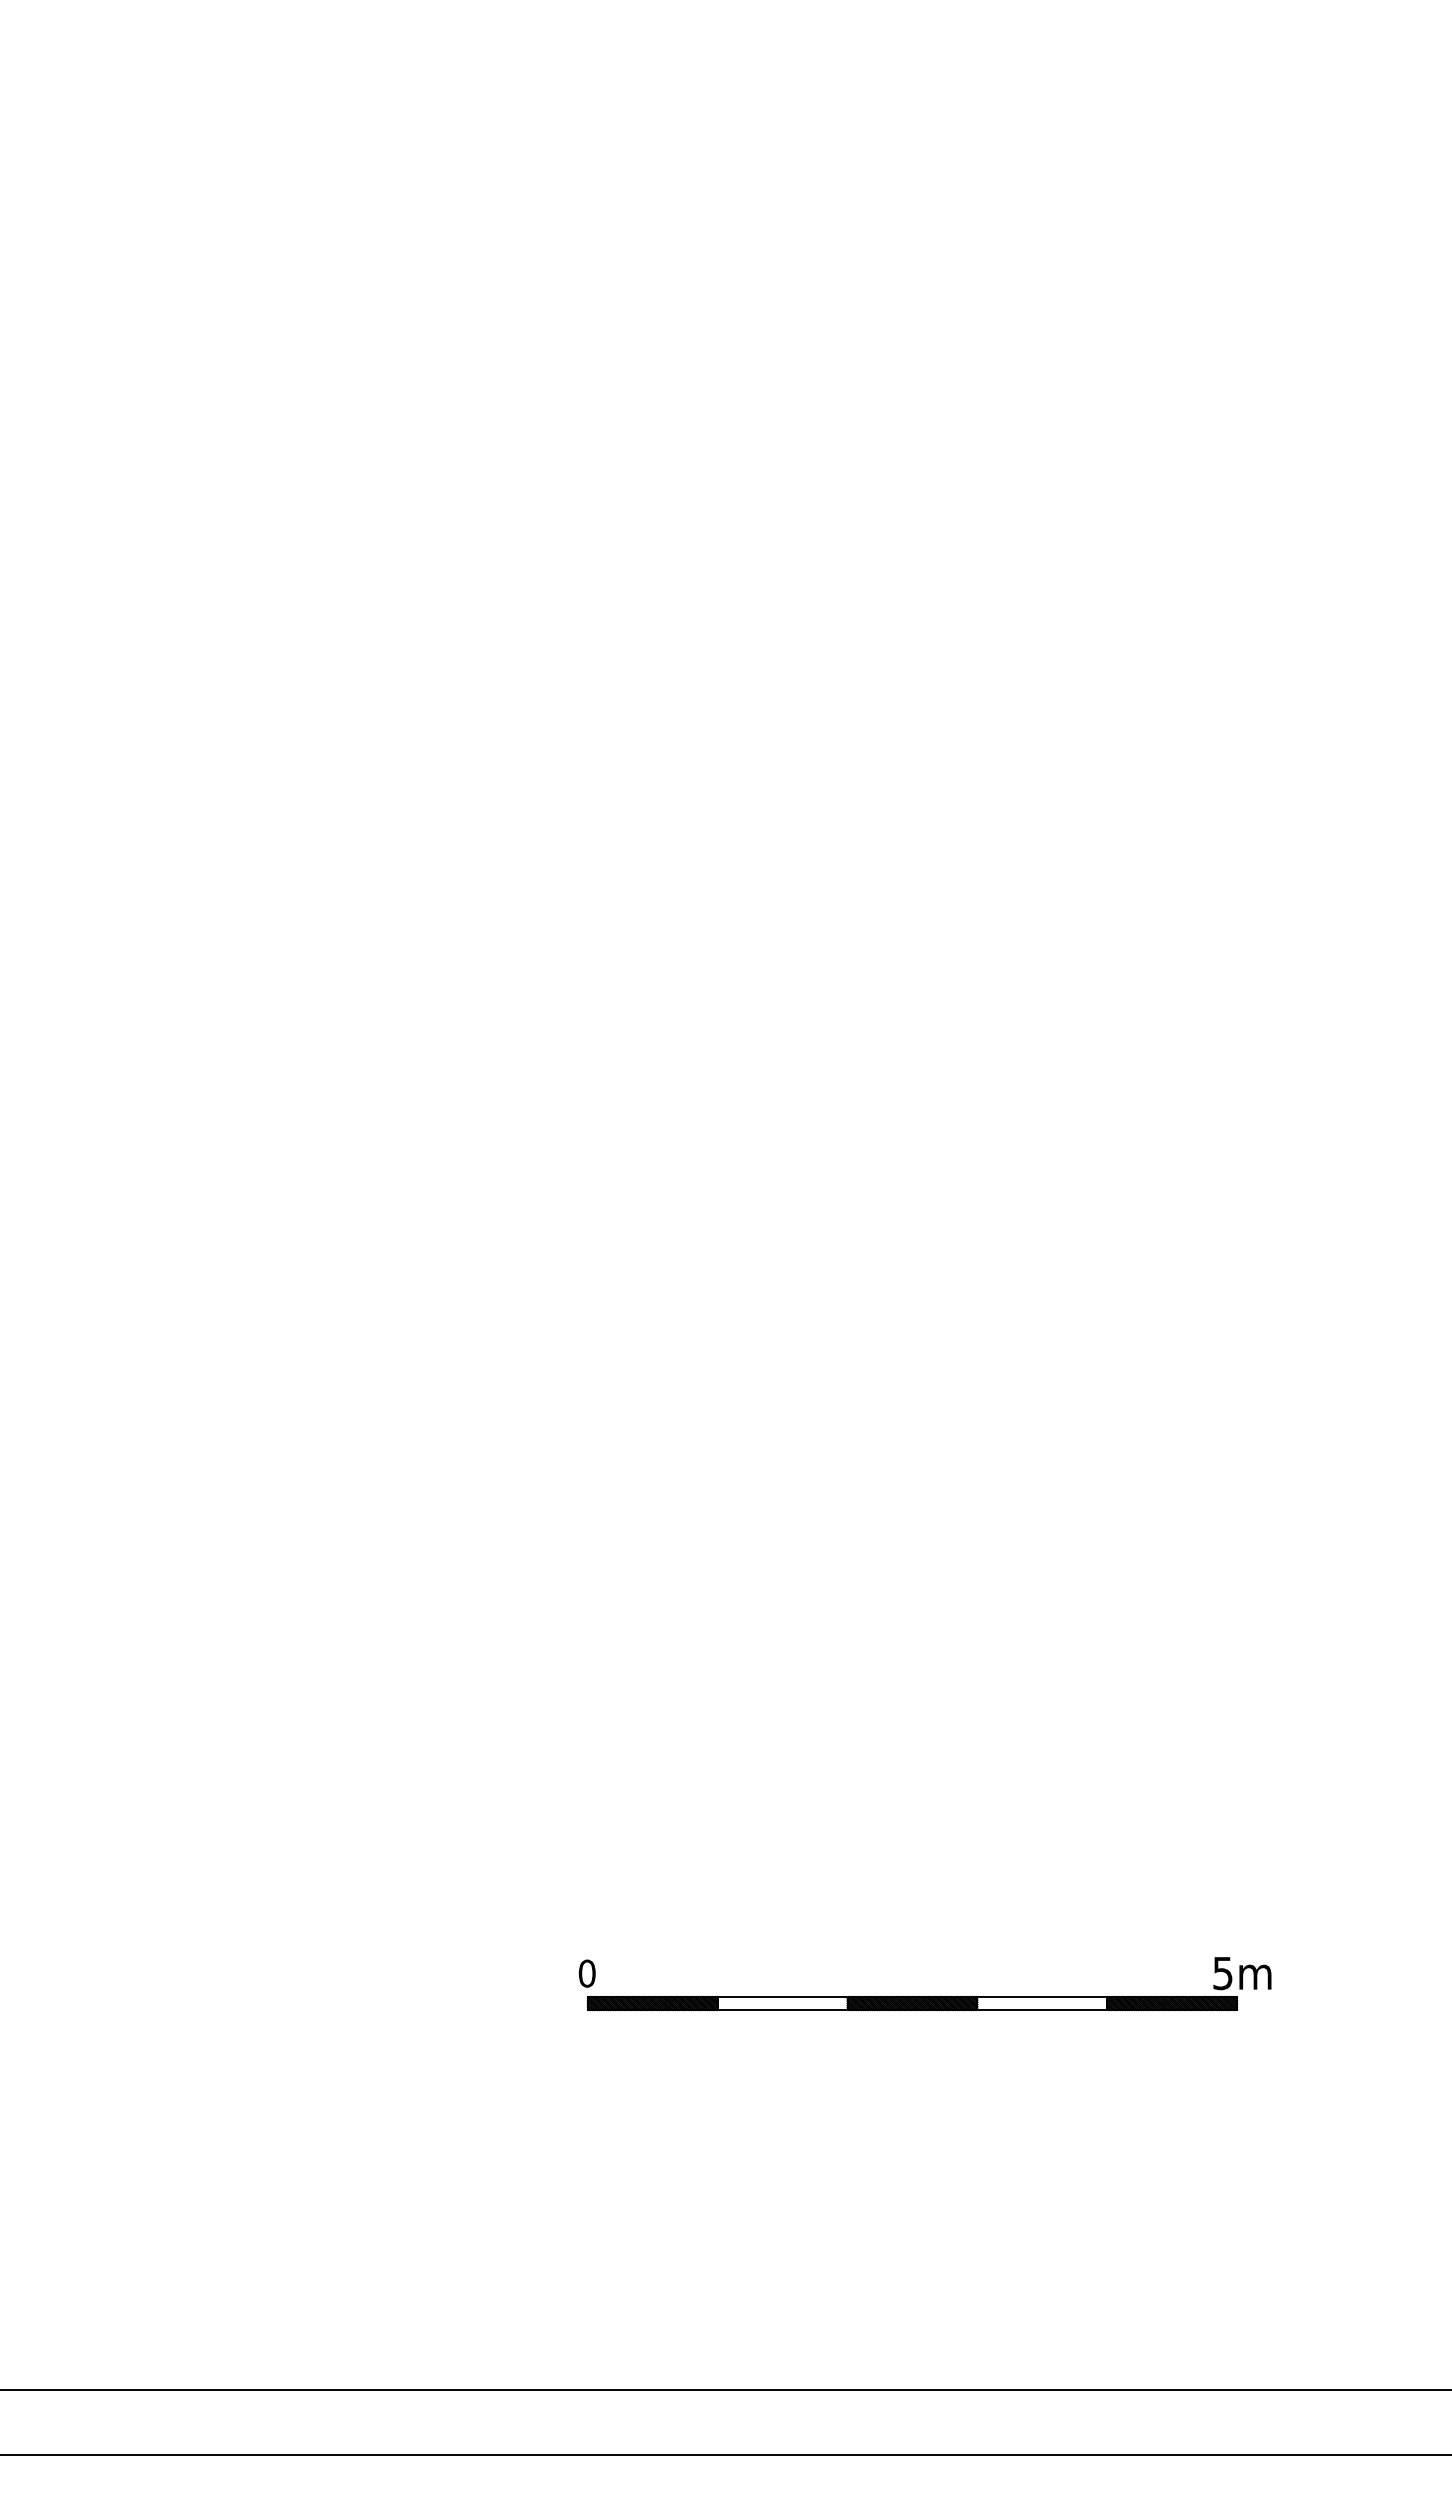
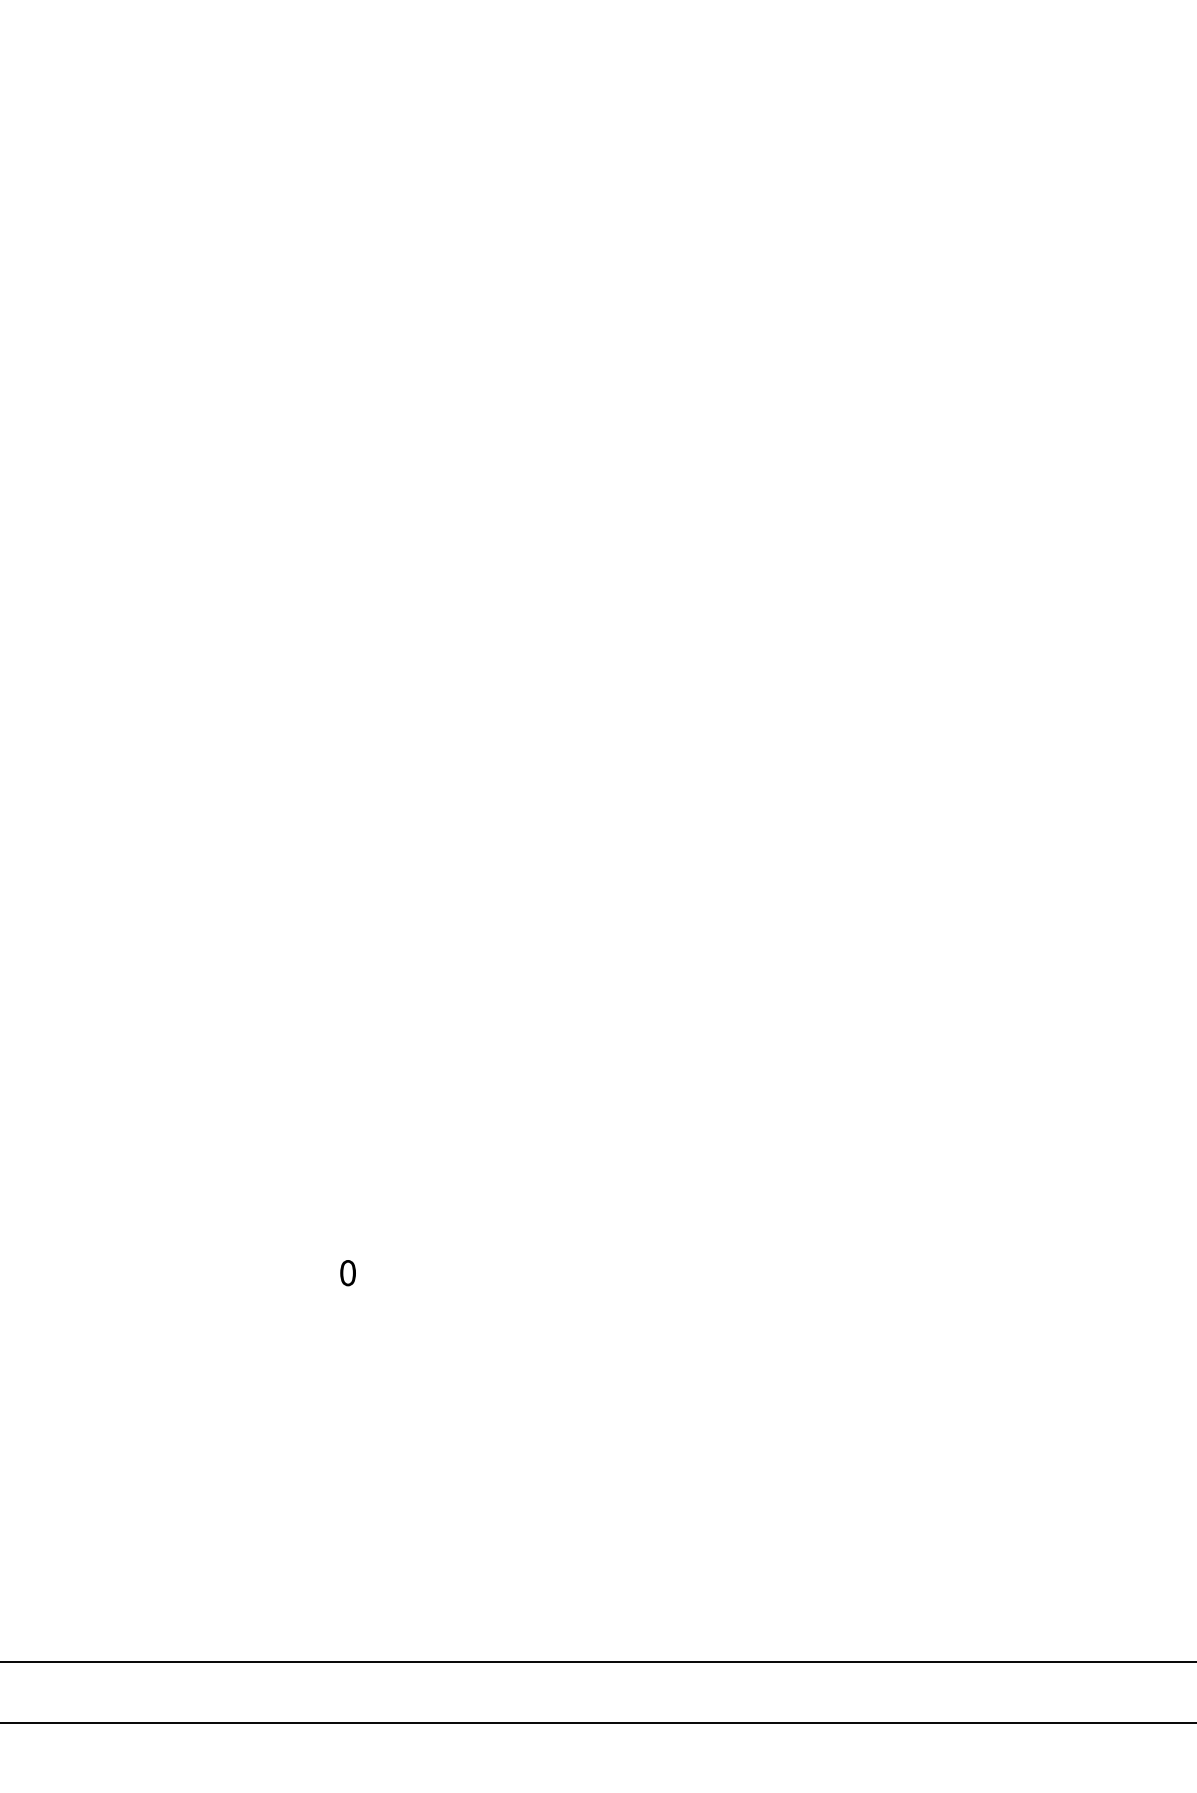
part: (928, 1996) -> (667, 1294), removed

